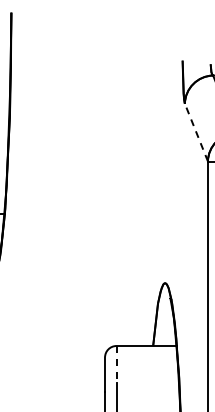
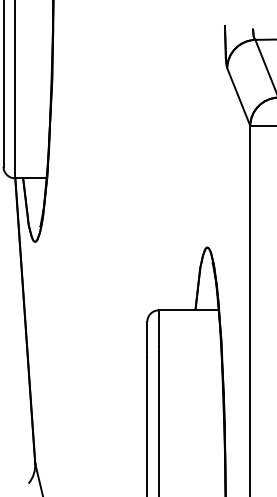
line: (196, 132) -> (238, 96), dashed -> solid
line: (116, 365) -> (158, 329), dashed -> solid

